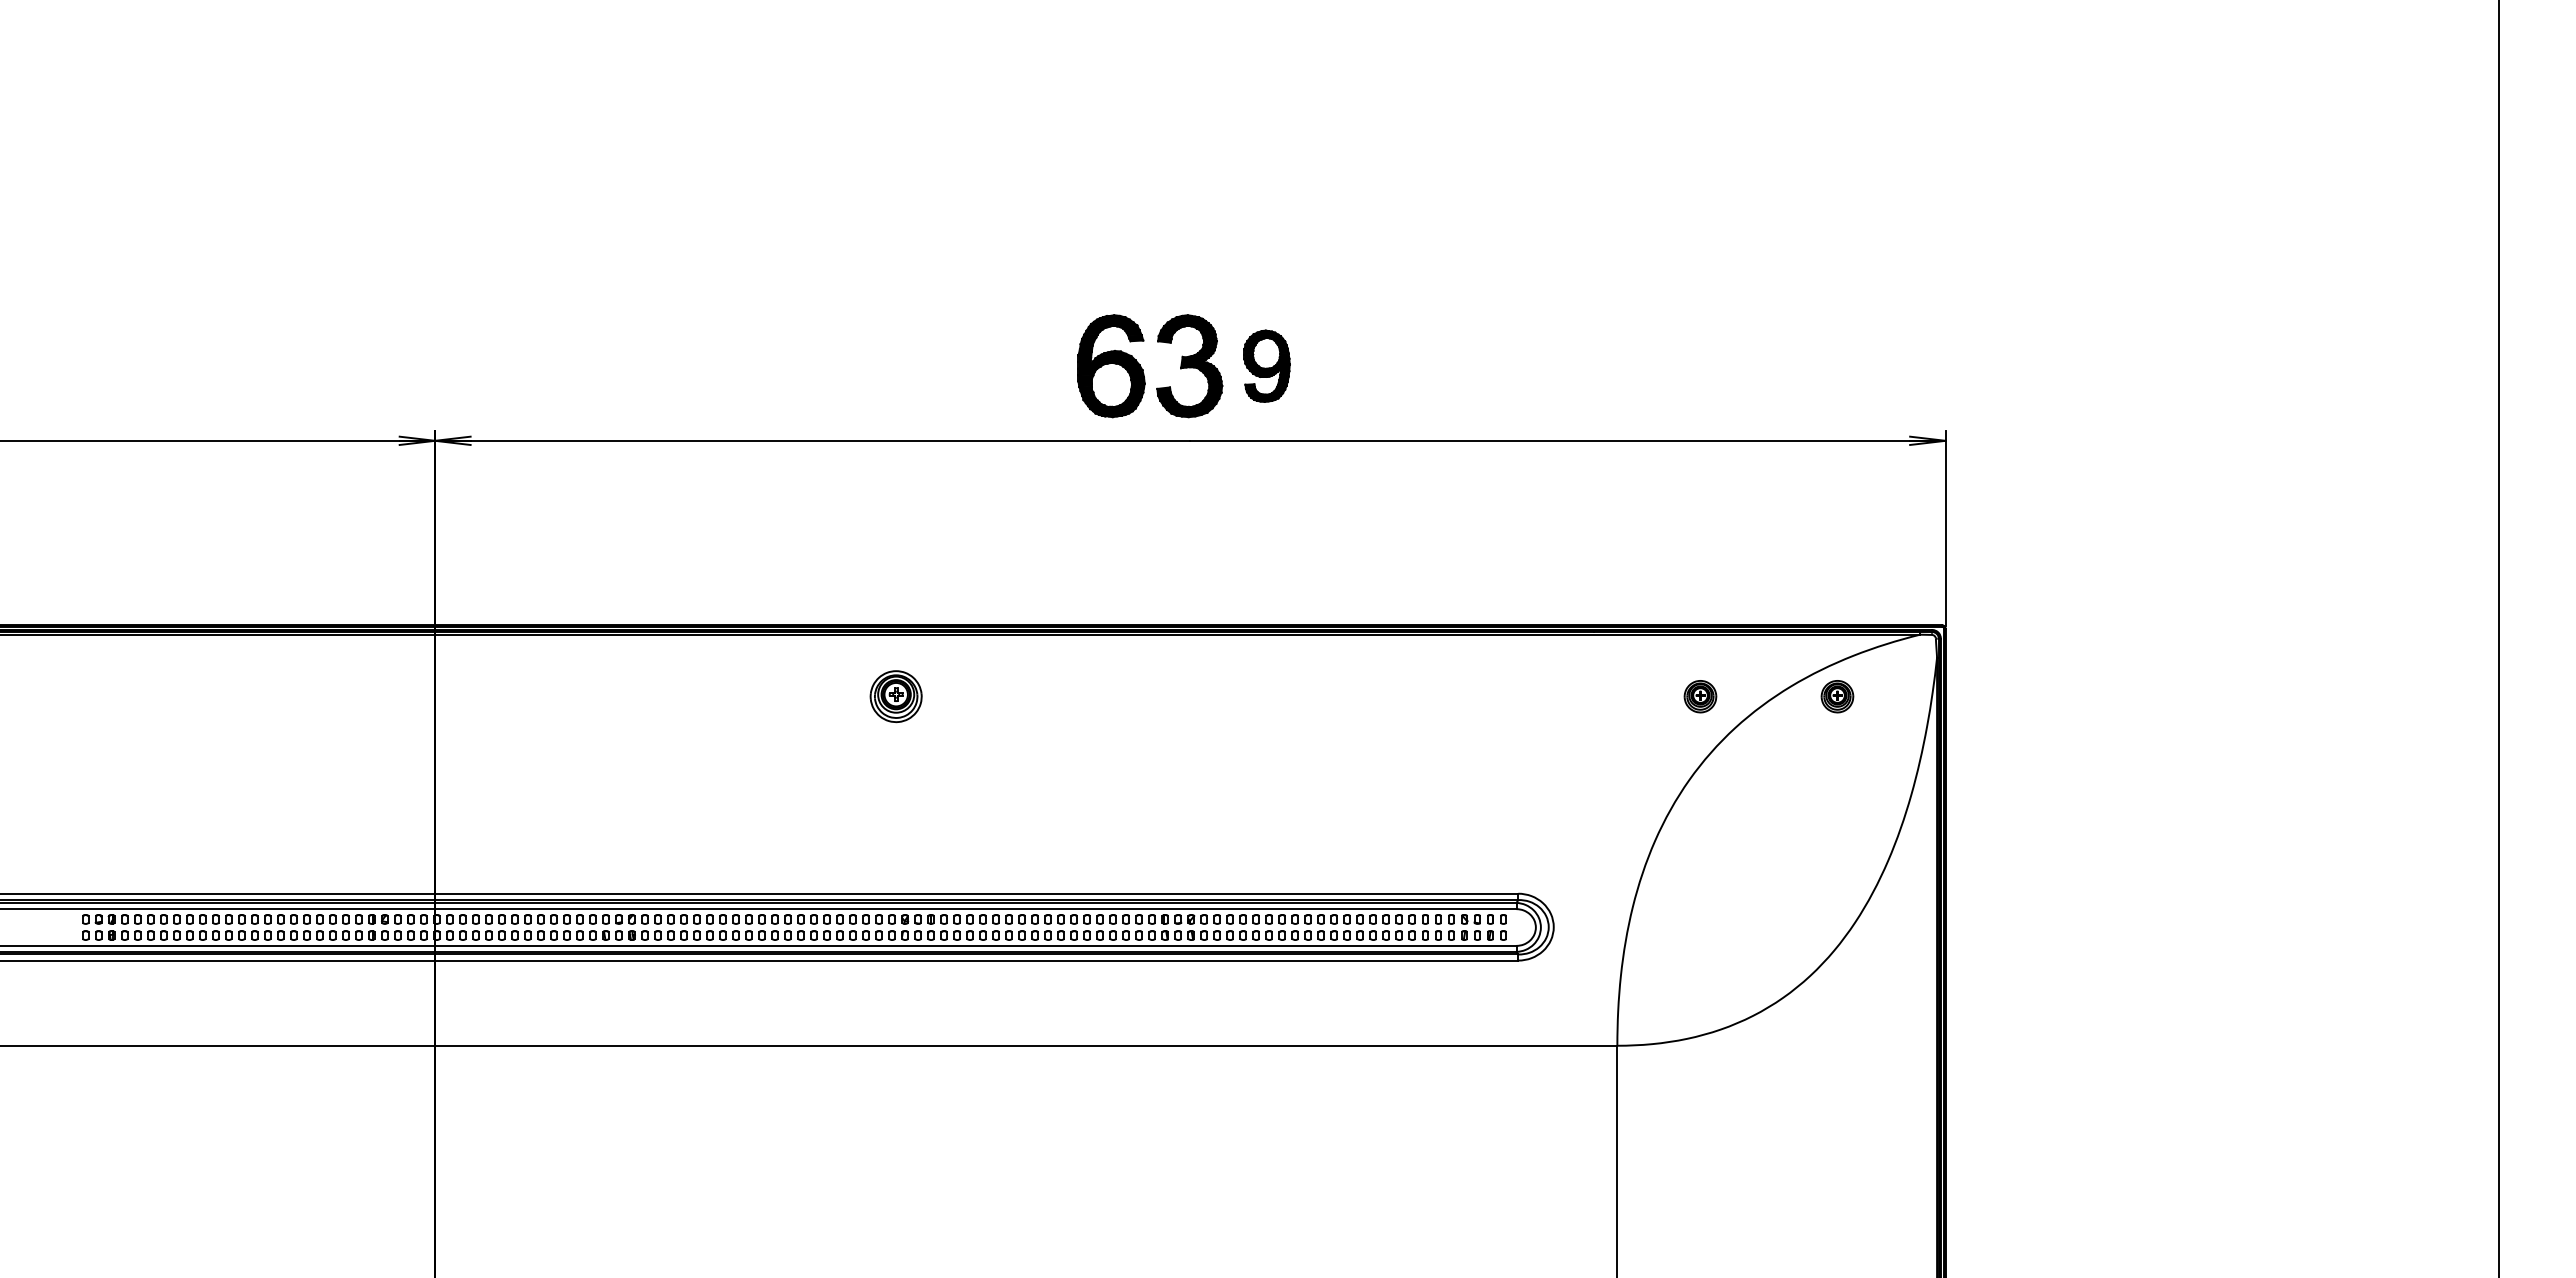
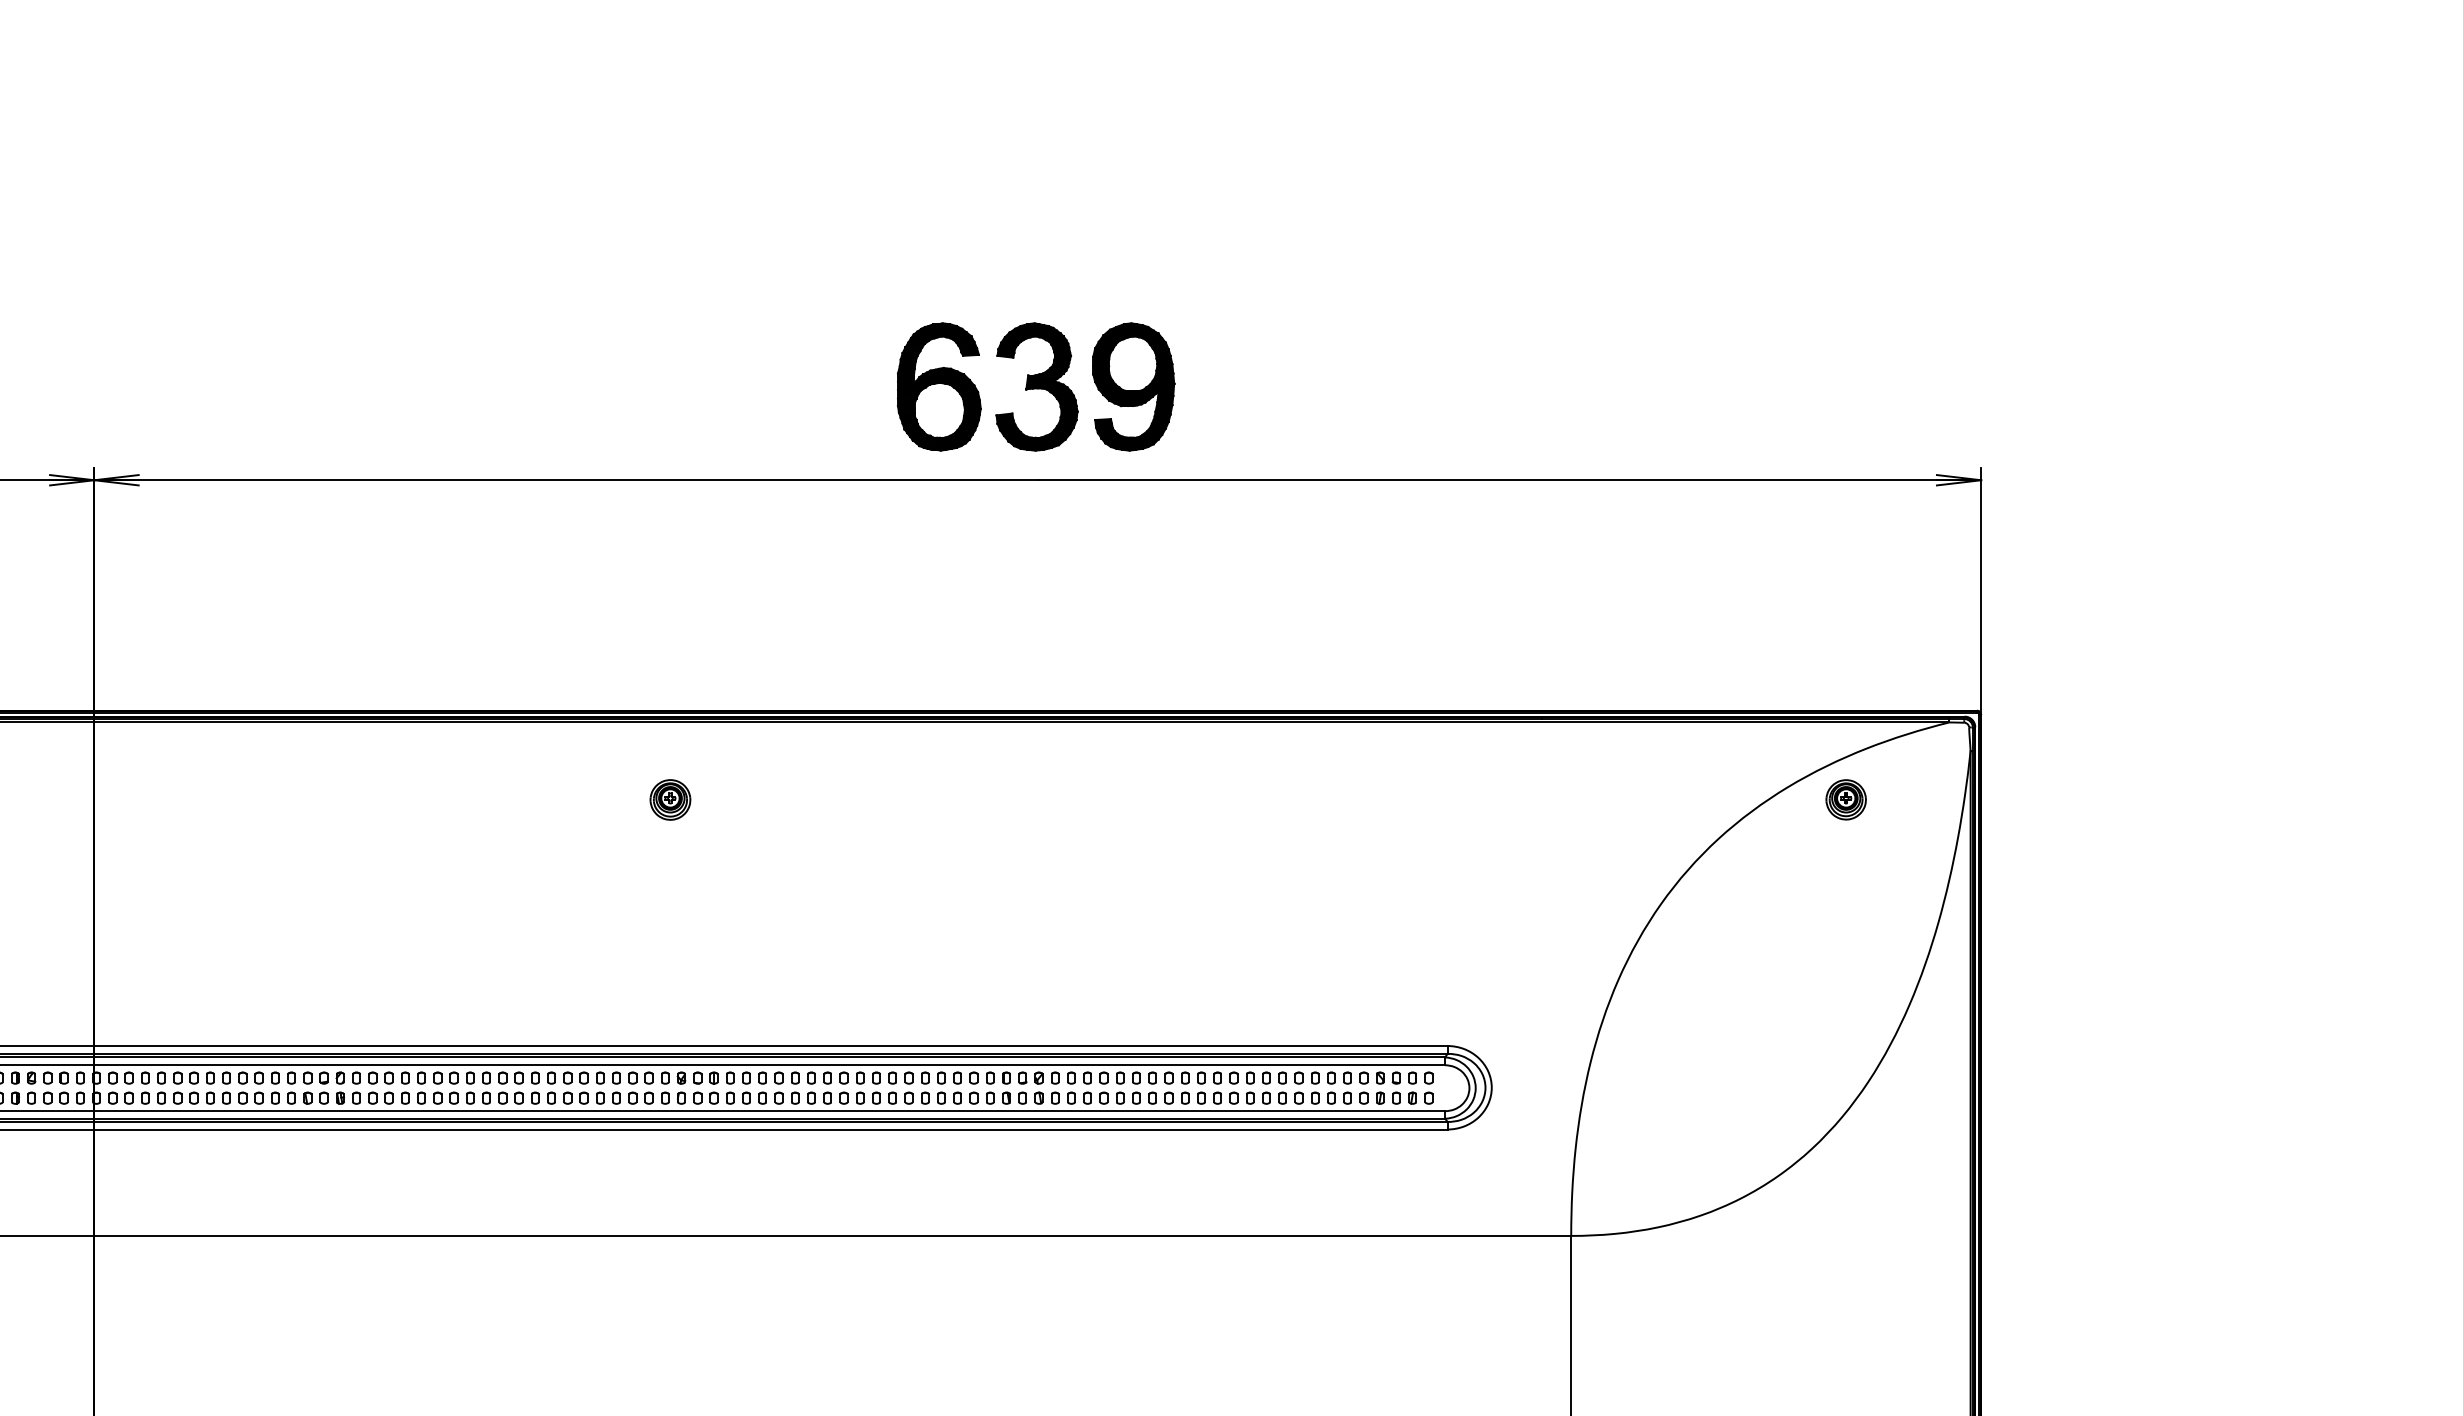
part: (1266, 366) -> (1132, 387), size x1.43
part: (896, 696) -> (670, 799), size x0.62
part: (1700, 696) -> (1675, 799), removed

